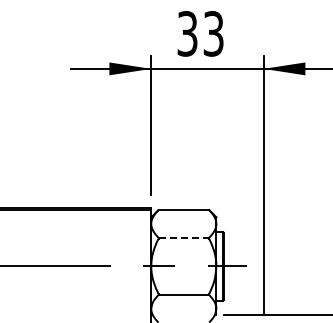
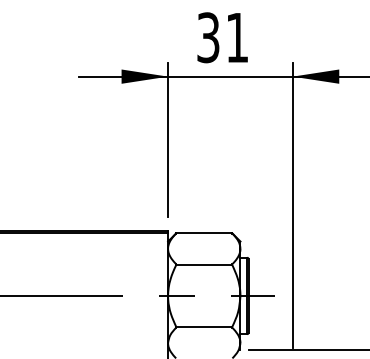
text: (213, 33) -> (237, 37), 33 -> 31
line: (184, 238) -> (204, 265), dashed -> solid

